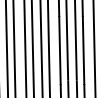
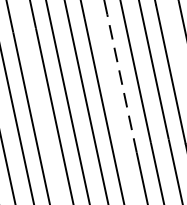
line: (59, 50) -> (121, 83), solid -> dashed

